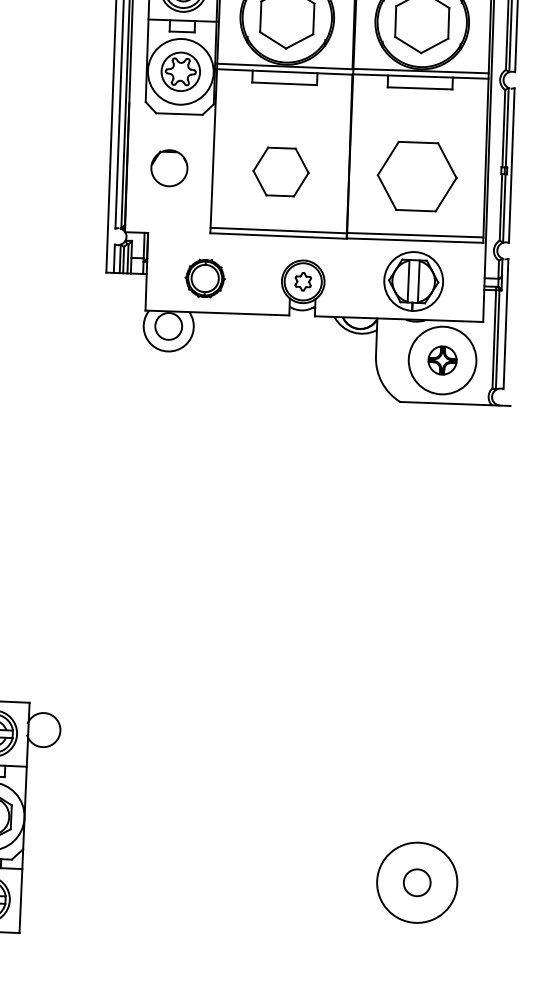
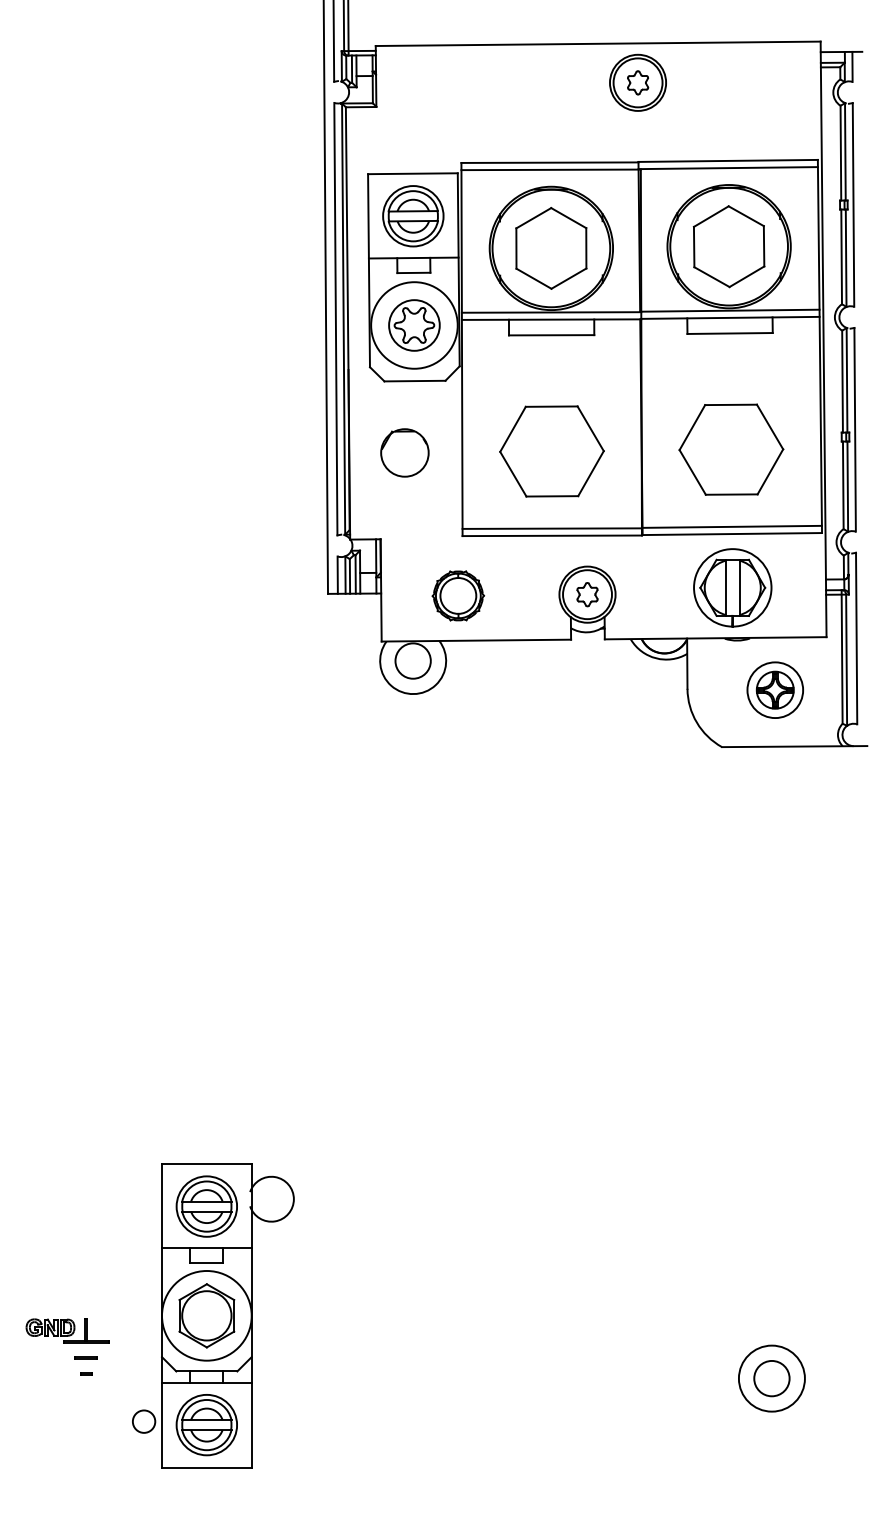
part: (280, 172) -> (551, 451), size x1.43
circle: (442, 360) -> (775, 690), size x0.62
circle: (416, 882) -> (771, 1378), size x0.62

